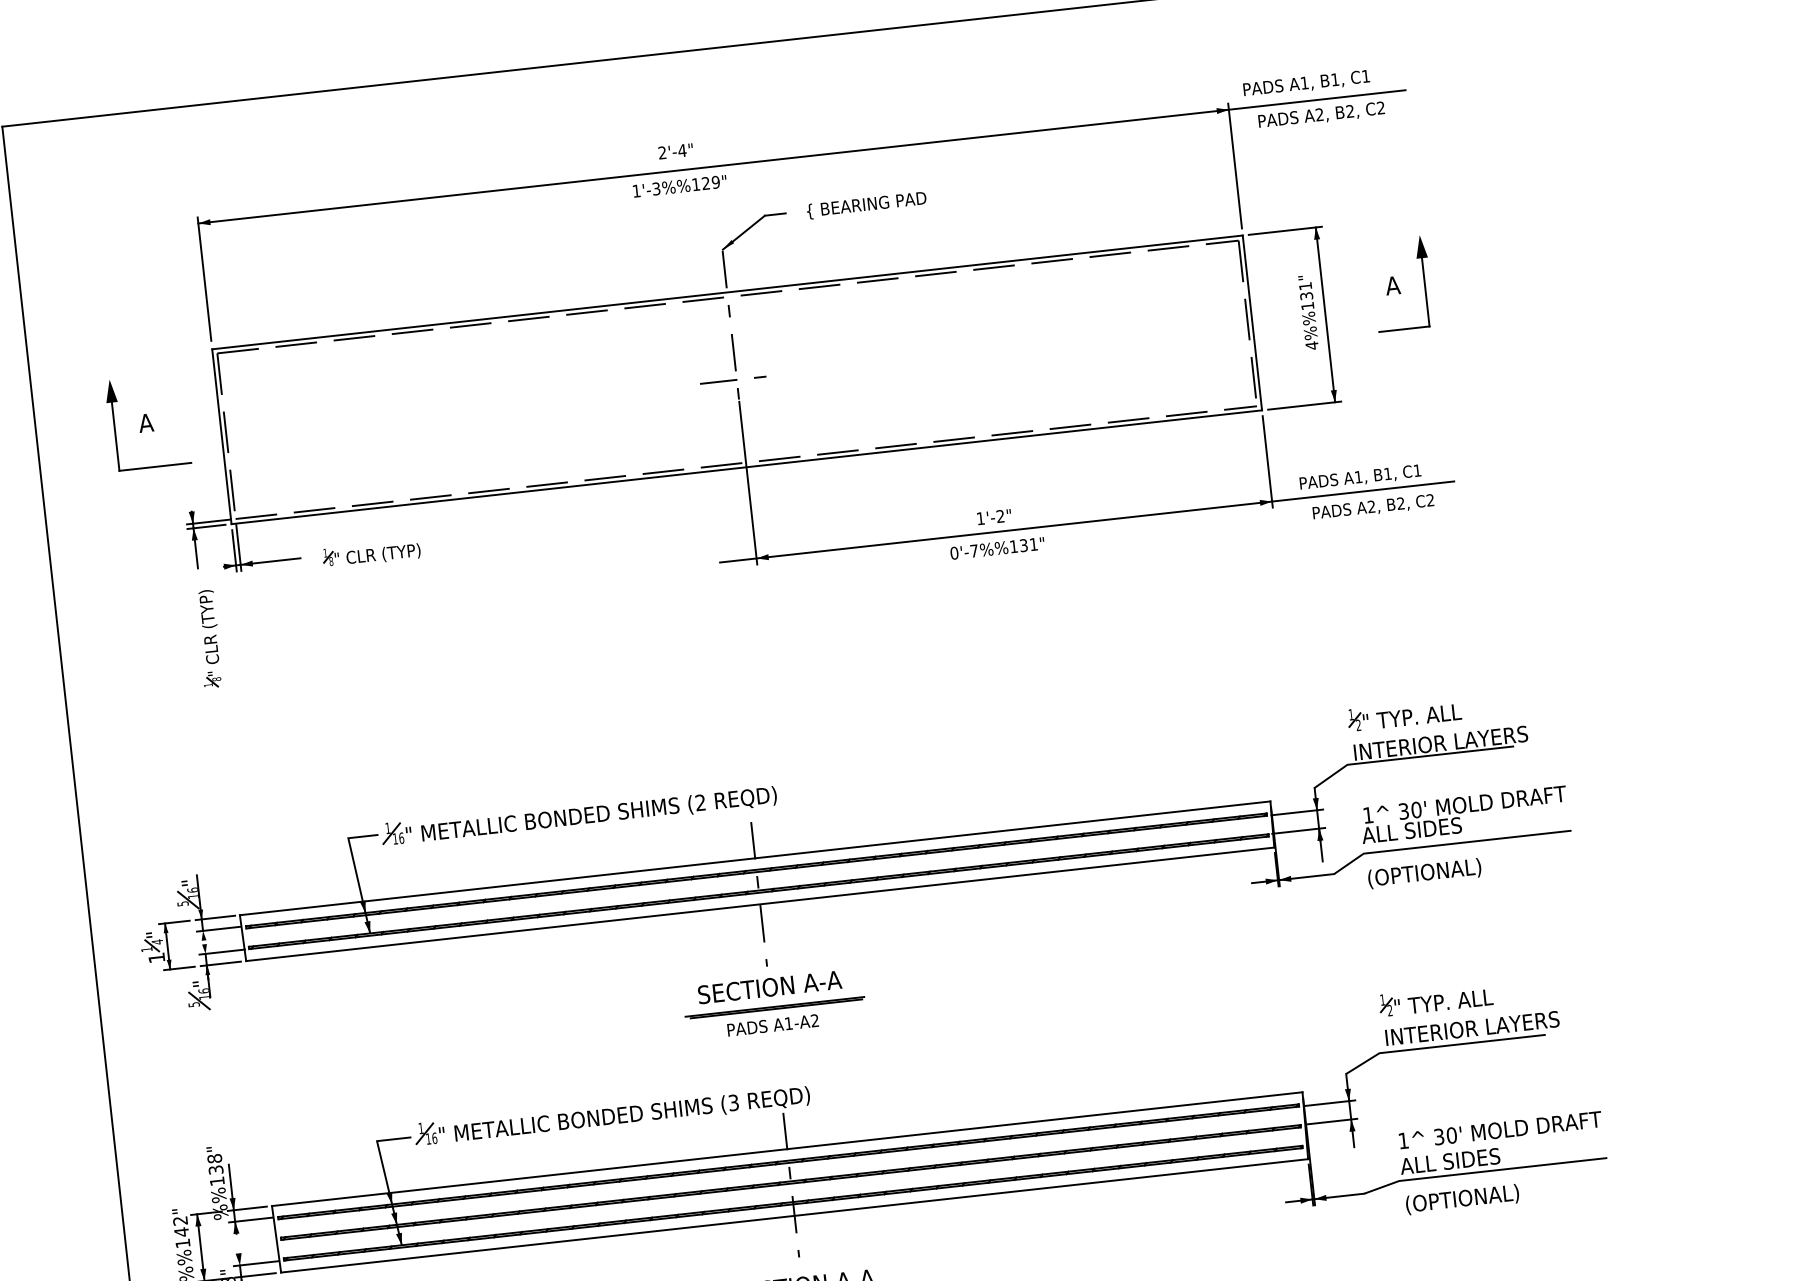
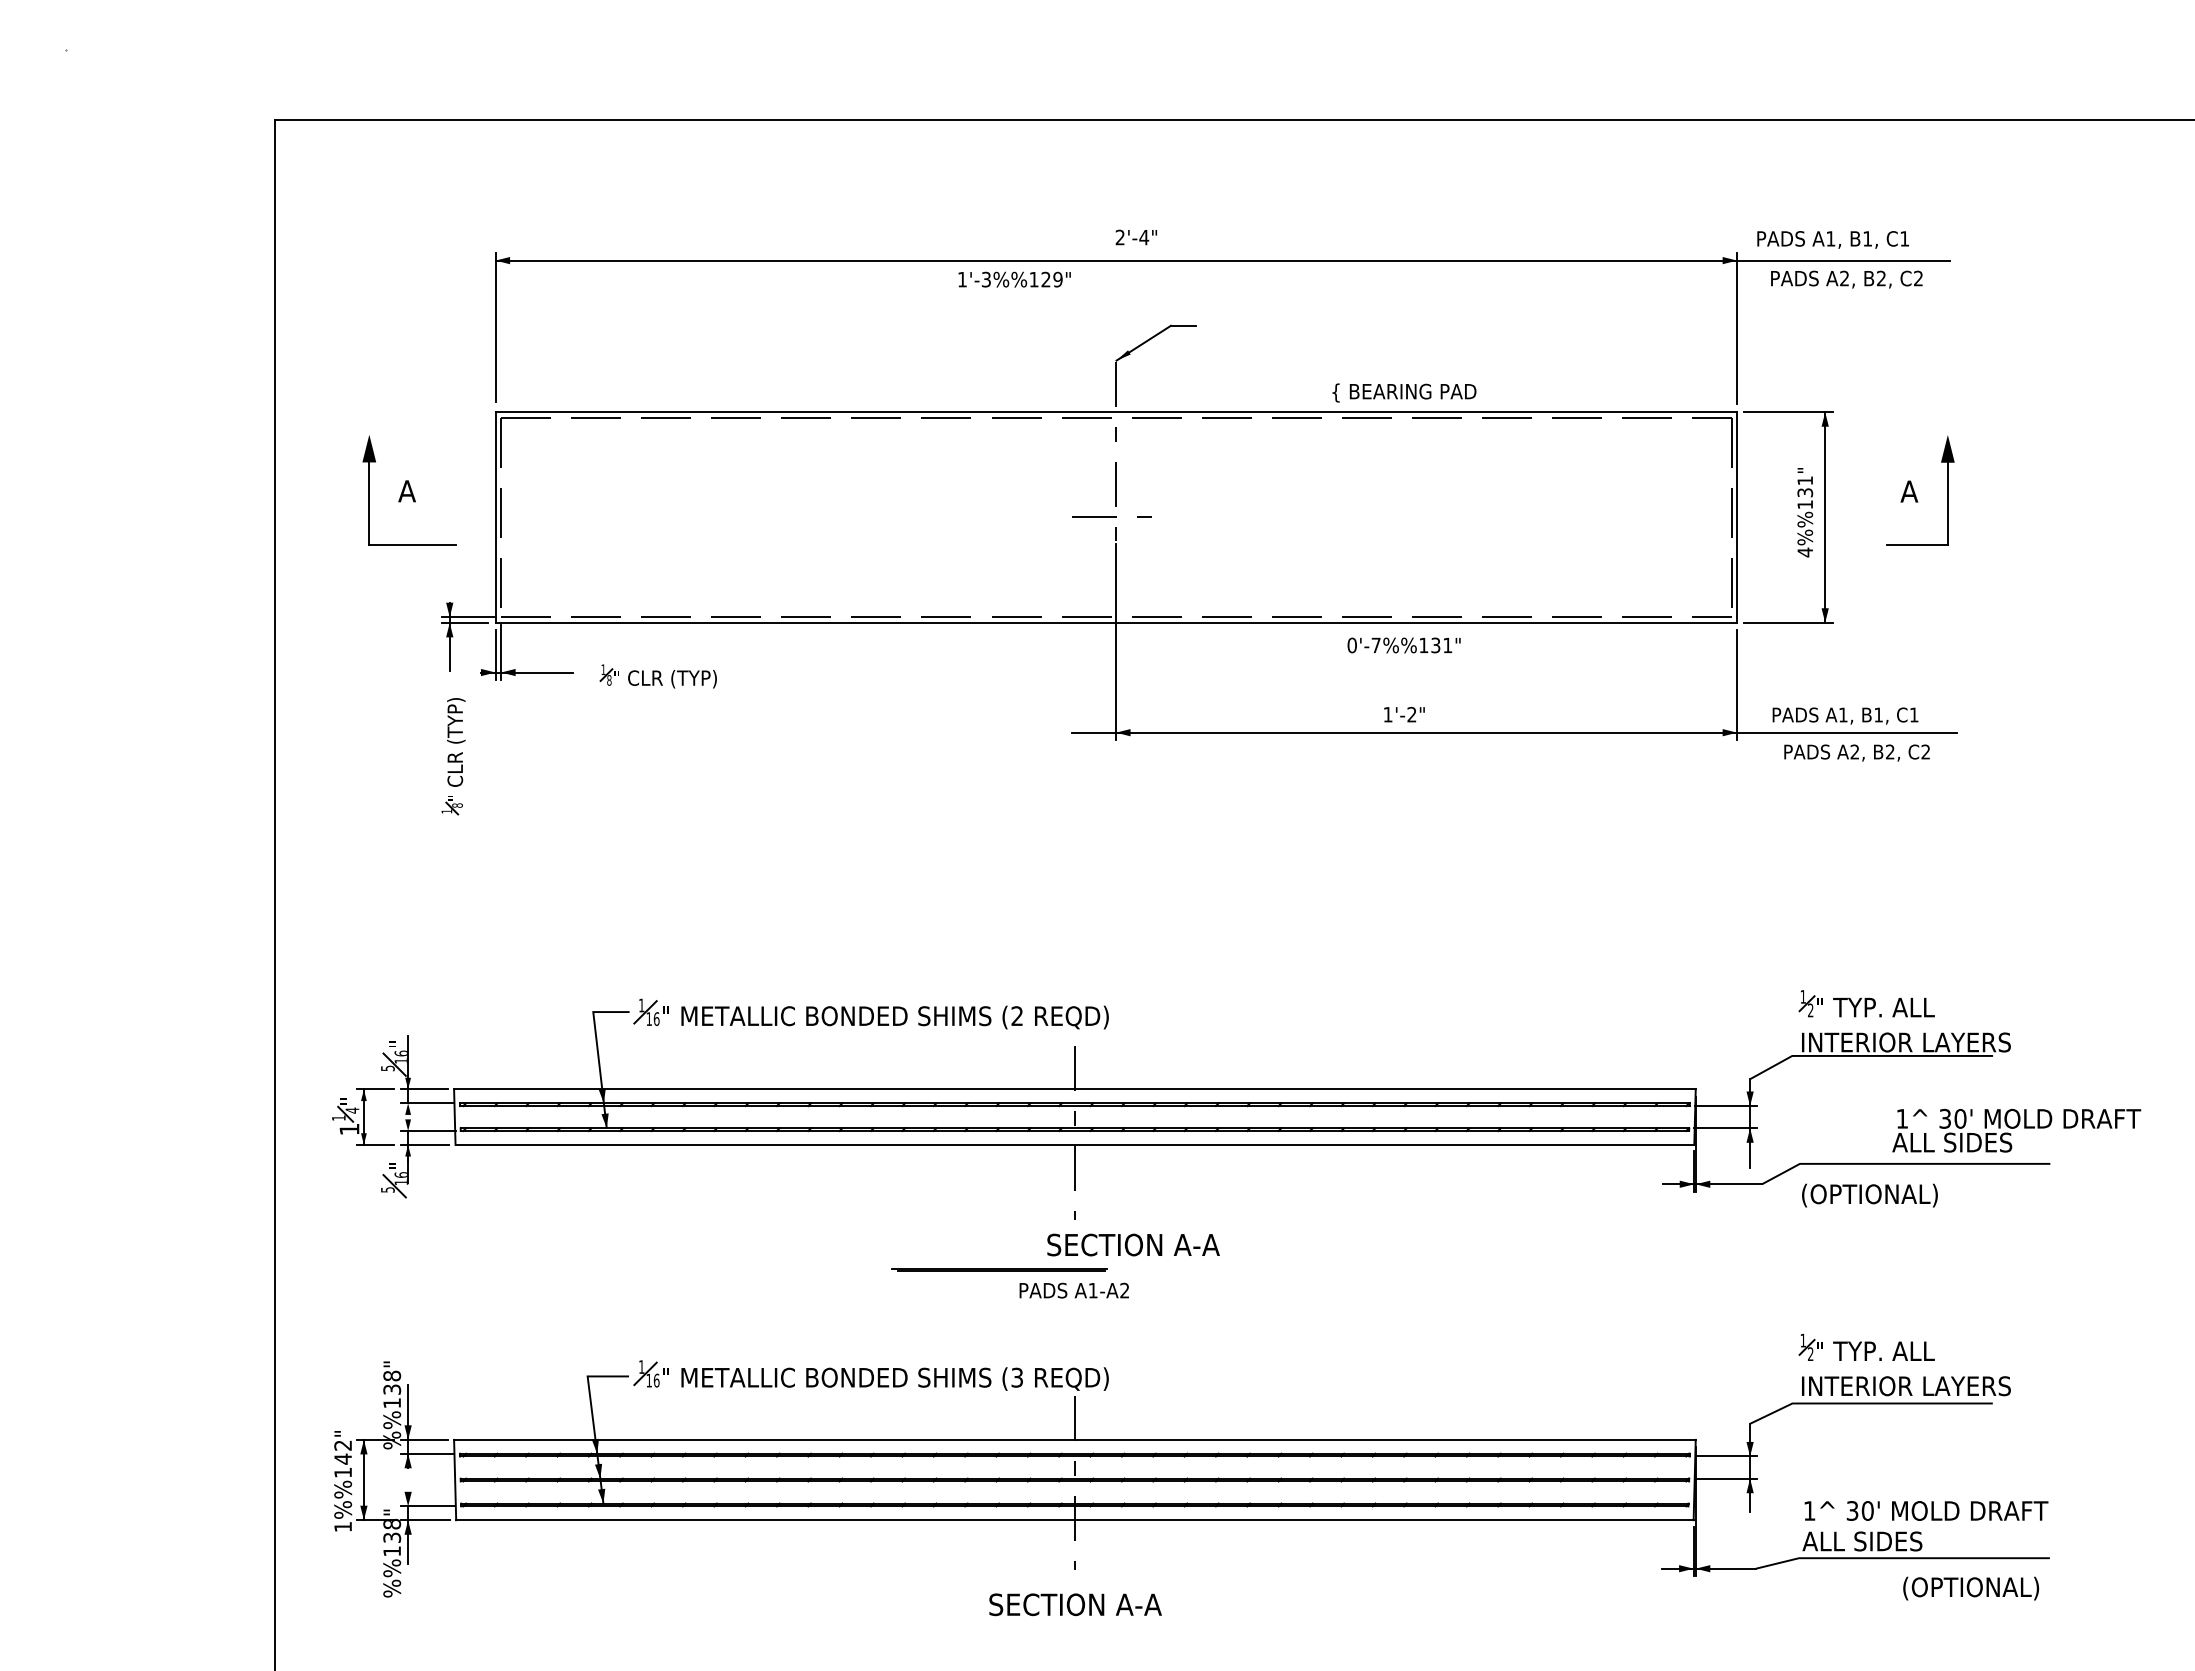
text: (675, 151) -> (1135, 237), moved
text: (679, 186) -> (1014, 279), moved
text: (866, 205) -> (1404, 392), moved
text: (997, 548) -> (1403, 645), moved
text: (1464, 814) -> (2016, 1130), moved
text: (769, 986) -> (1133, 1244), moved
line: (774, 1007) -> (999, 1269), moved
text: (1462, 1199) -> (1971, 1588), moved

